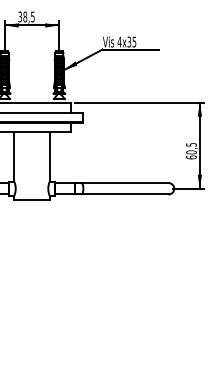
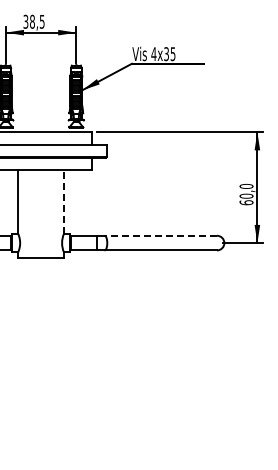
text: (191, 144) -> (246, 185), 60,5 -> 60,0
line: (50, 156) -> (64, 201), solid -> dashed
line: (124, 182) -> (160, 235), solid -> dashed

